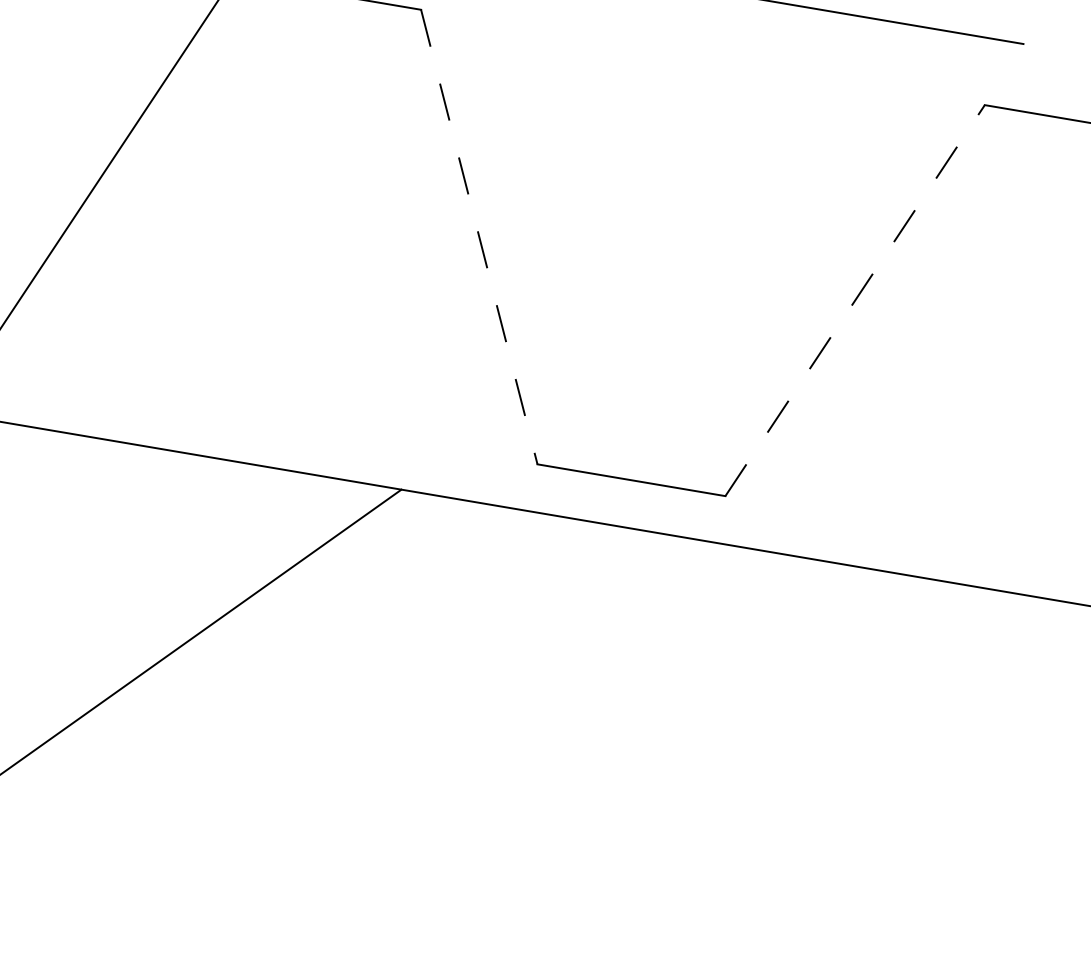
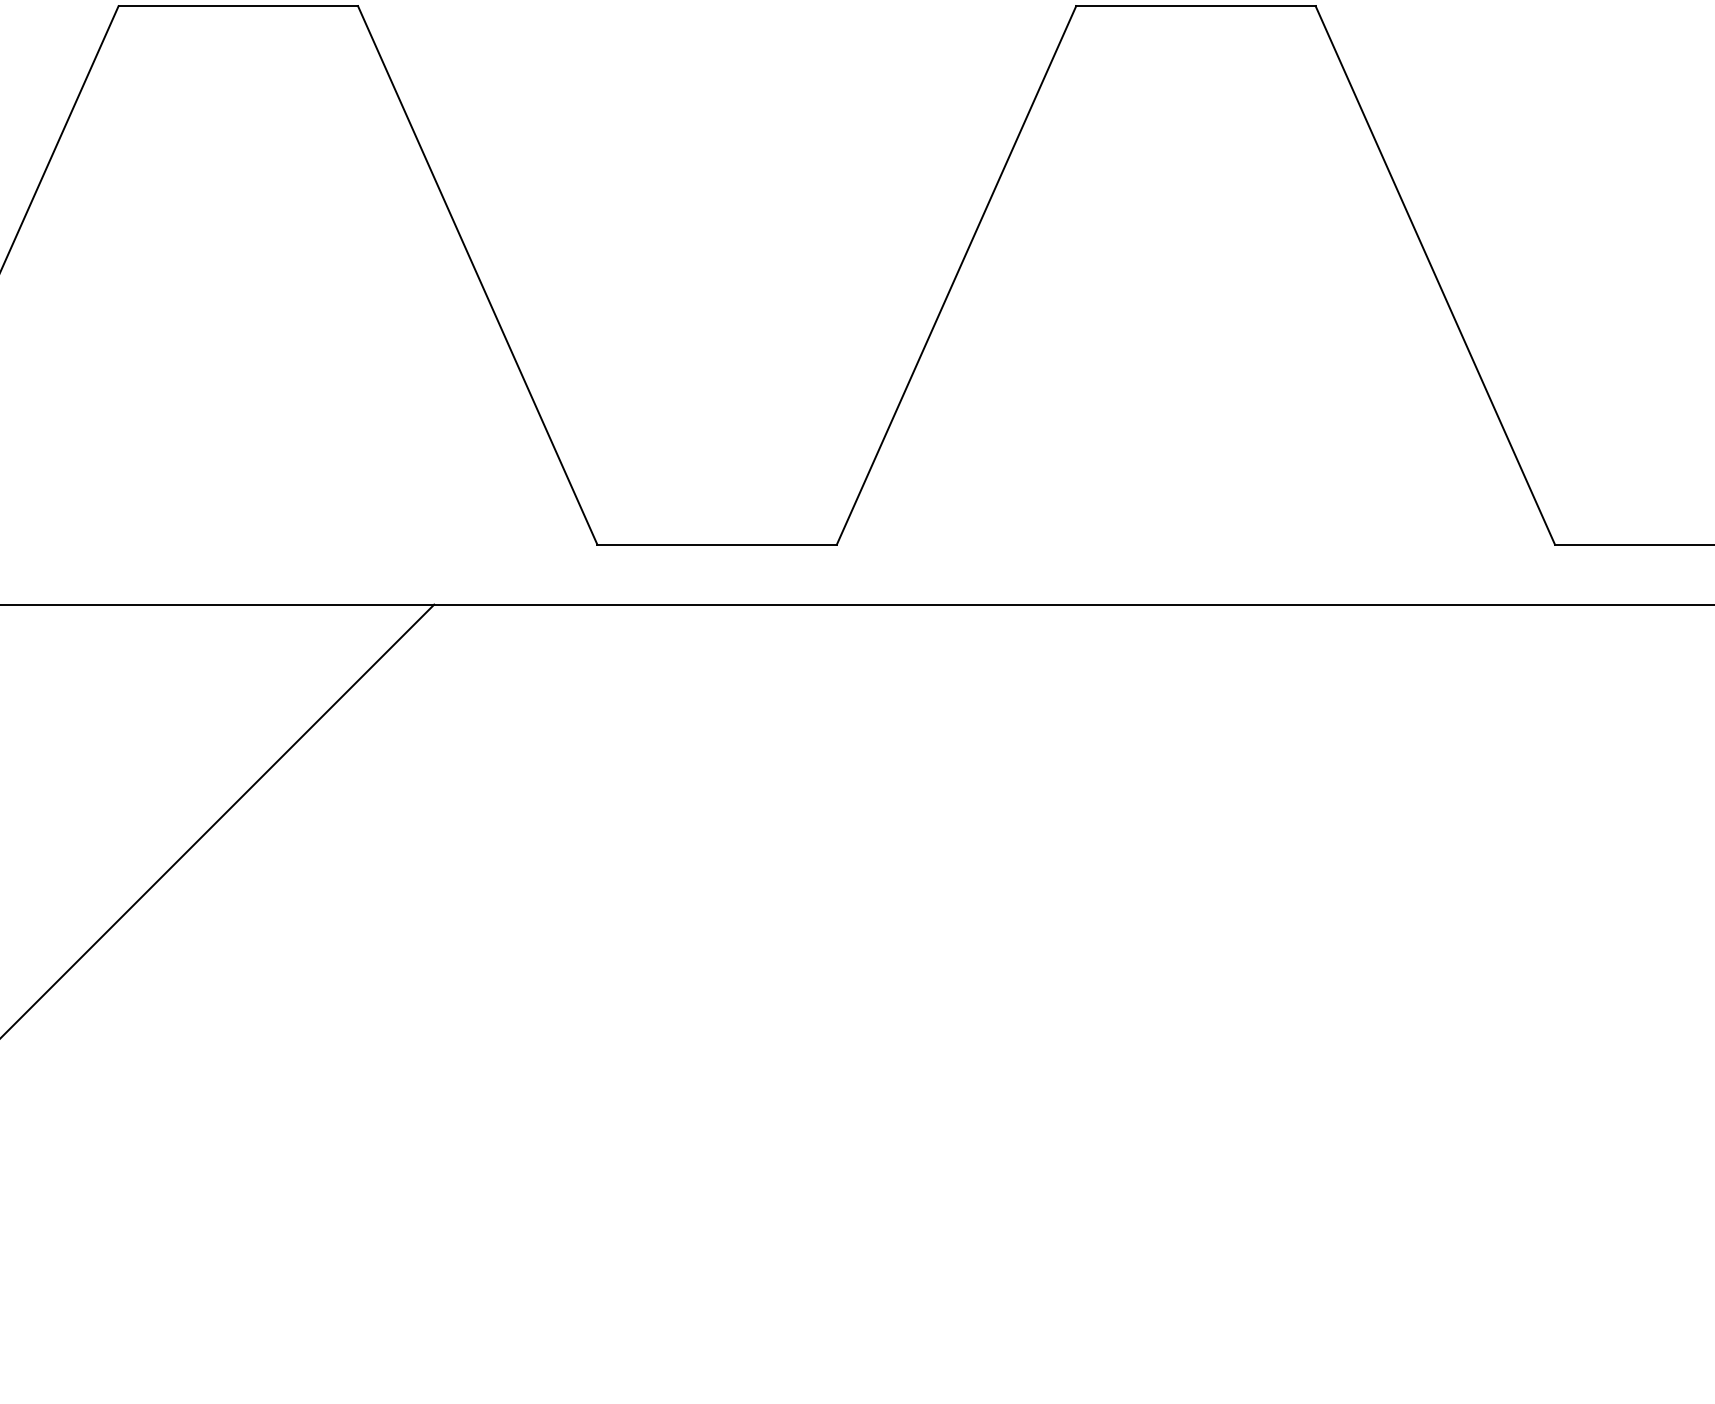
line: (479, 237) -> (477, 275), dashed -> solid
line: (855, 300) -> (956, 275), dashed -> solid

